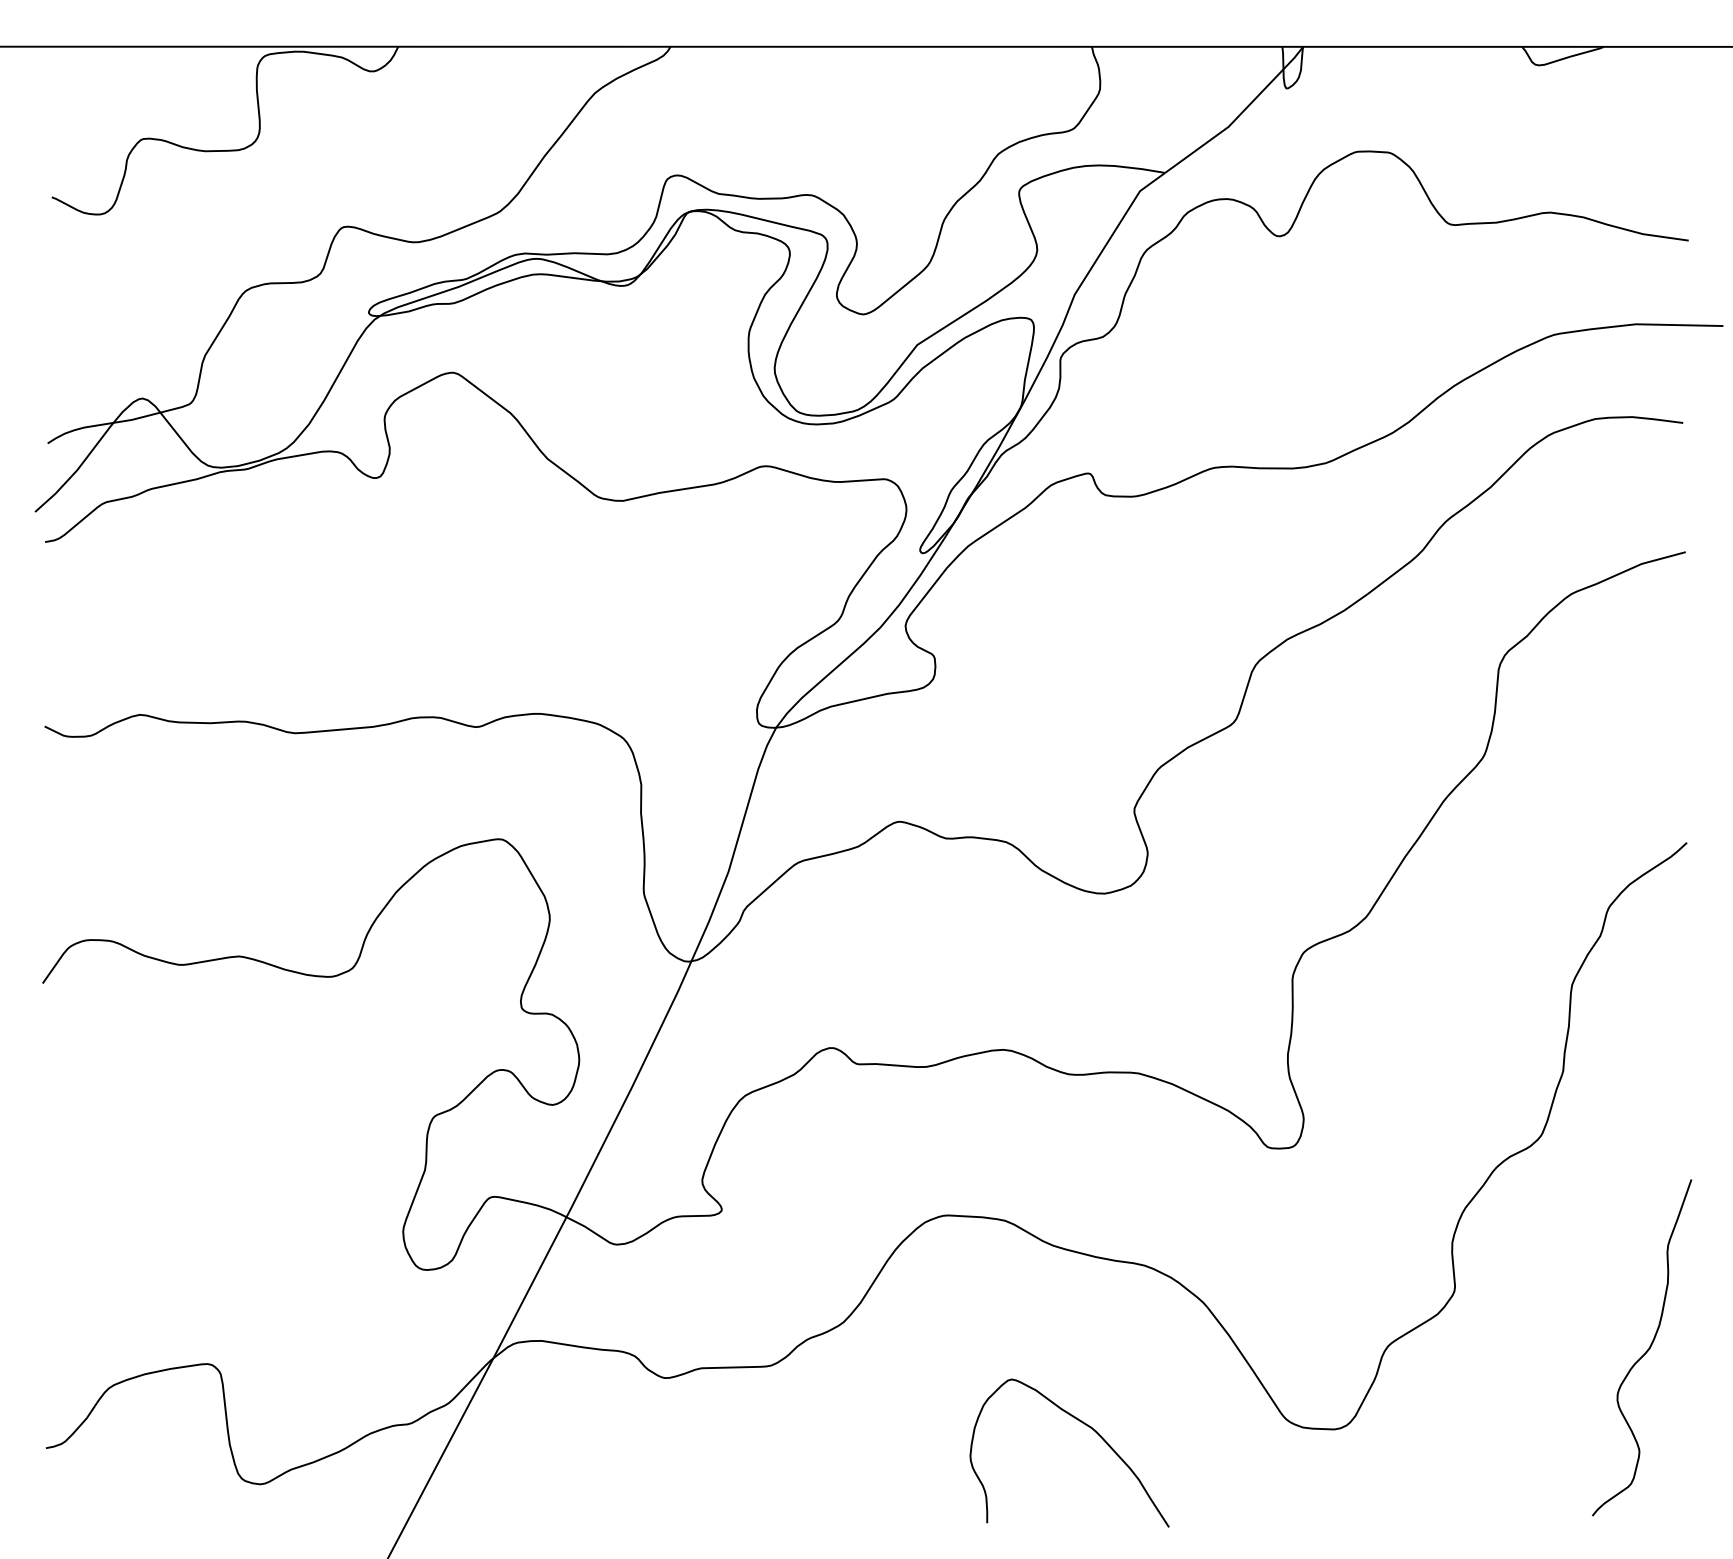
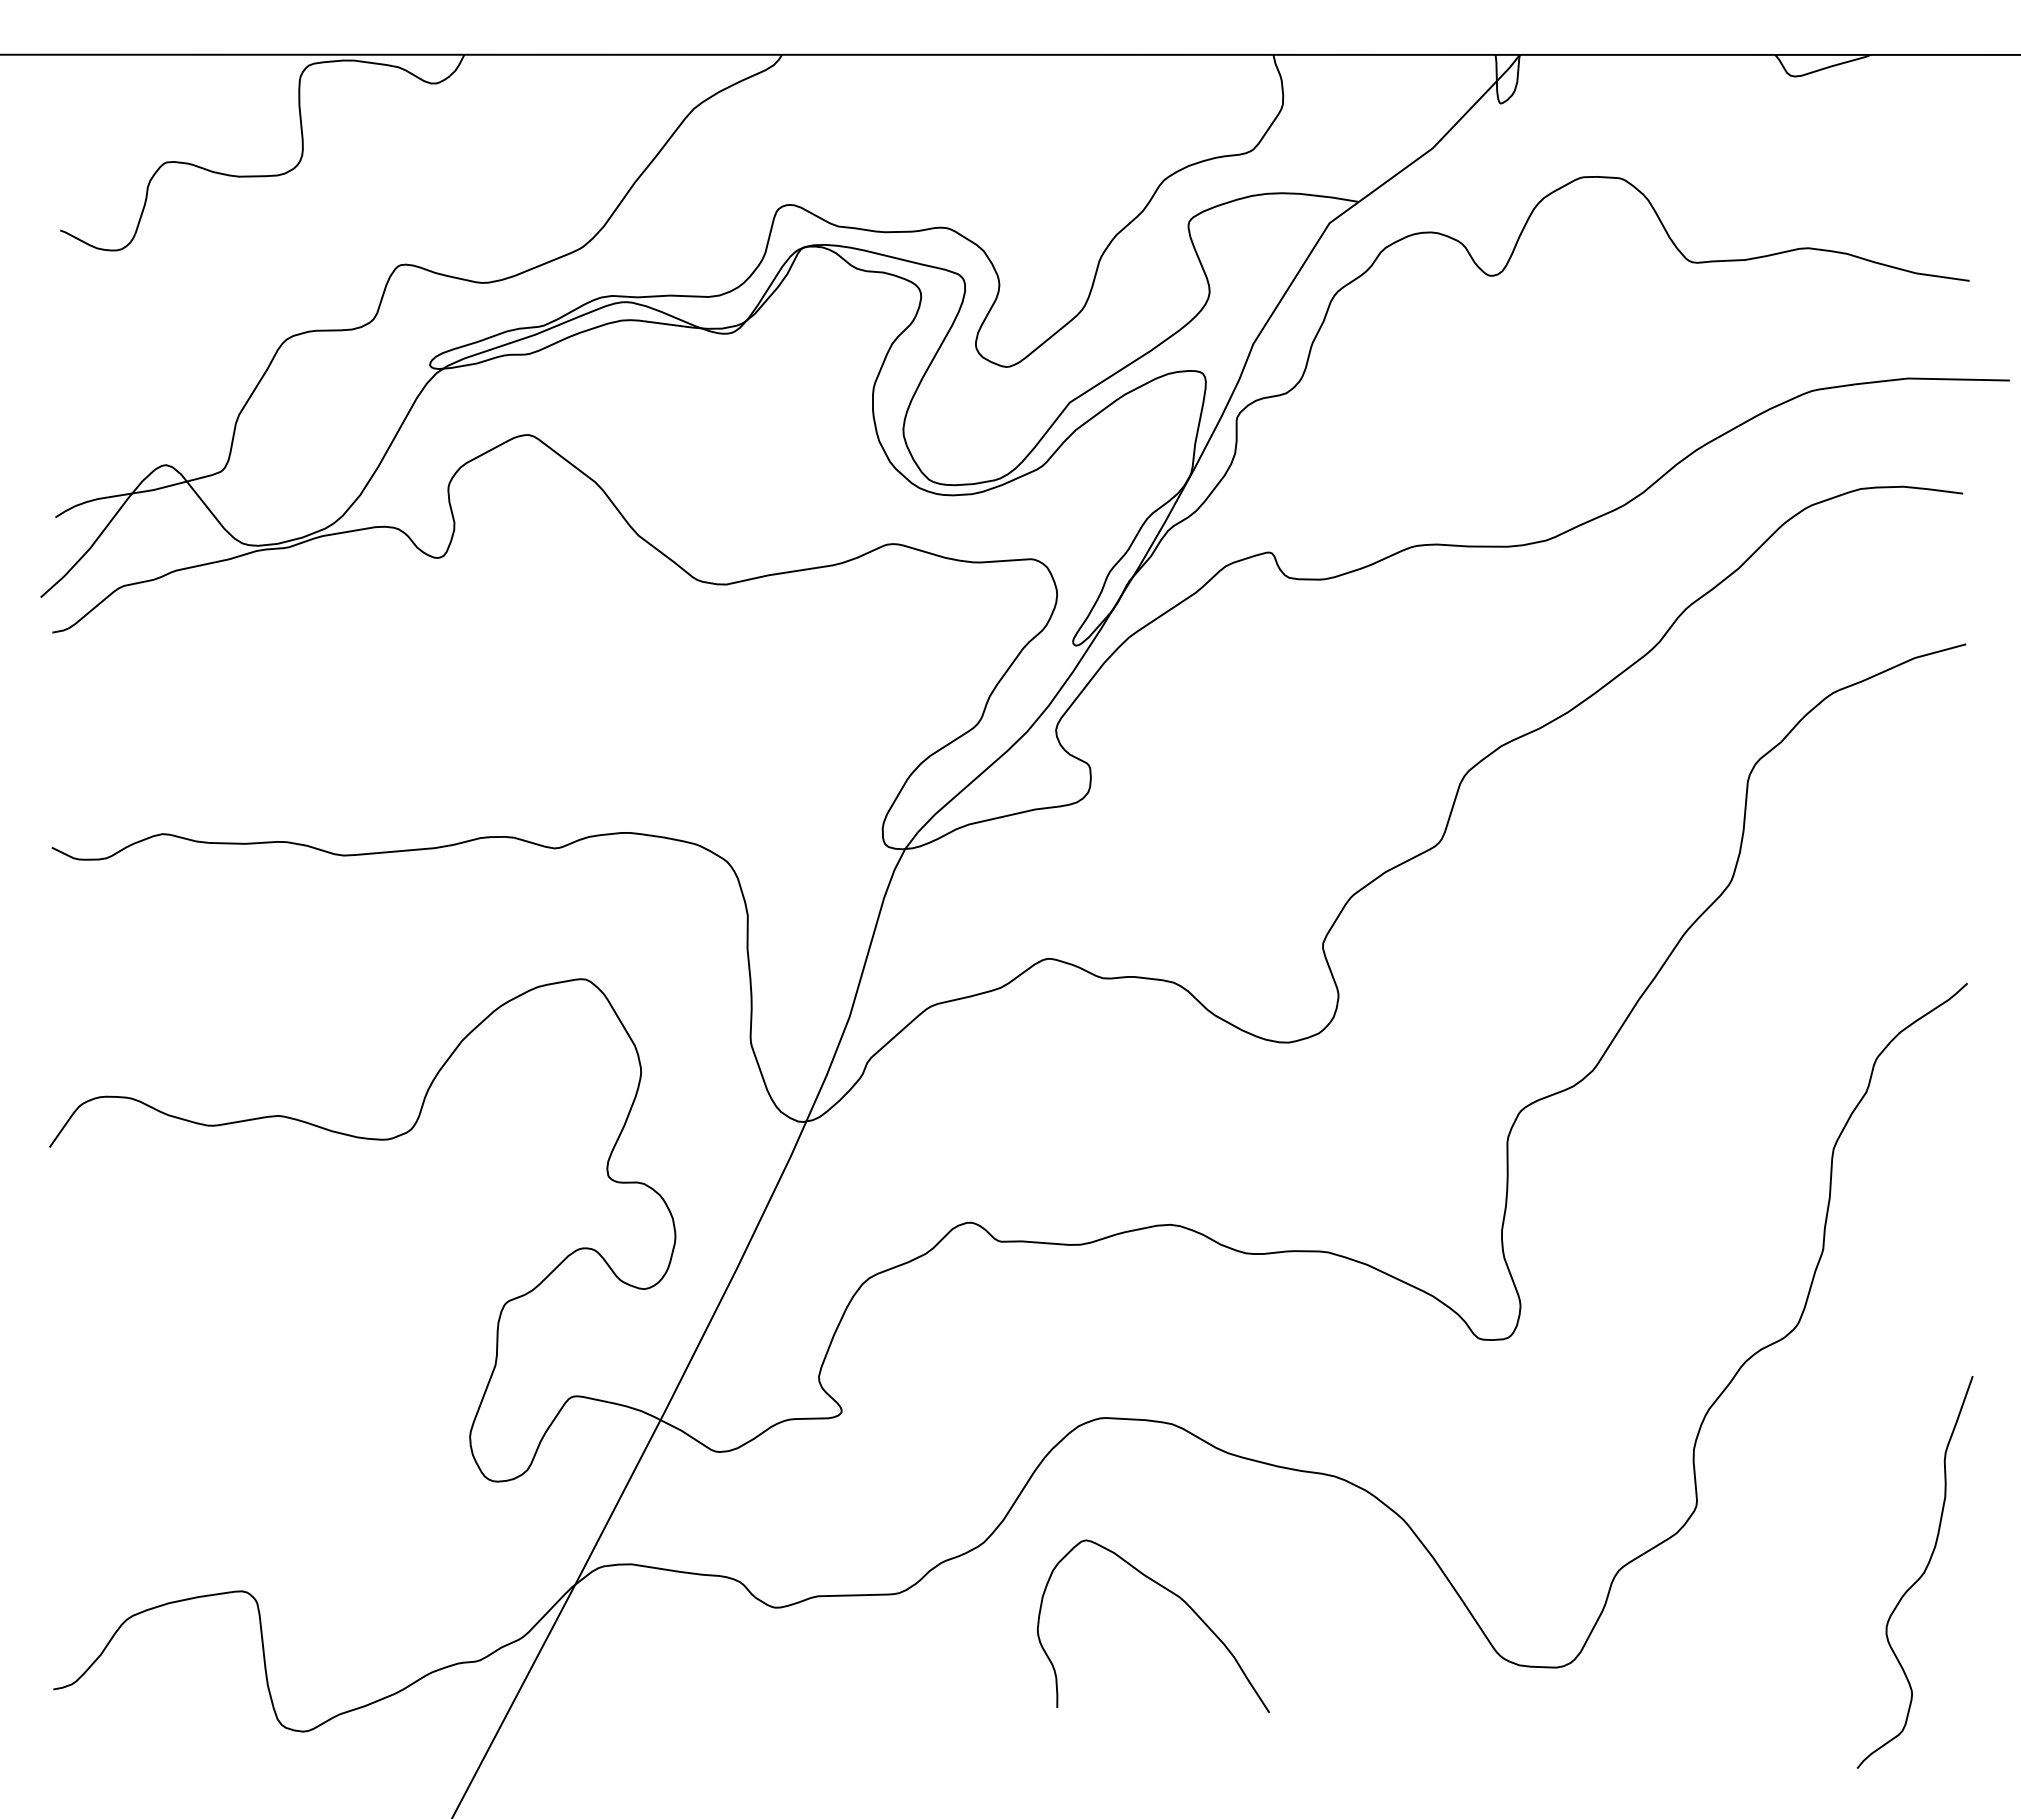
curve: (1087, 1426) -> (1174, 1595), moved

